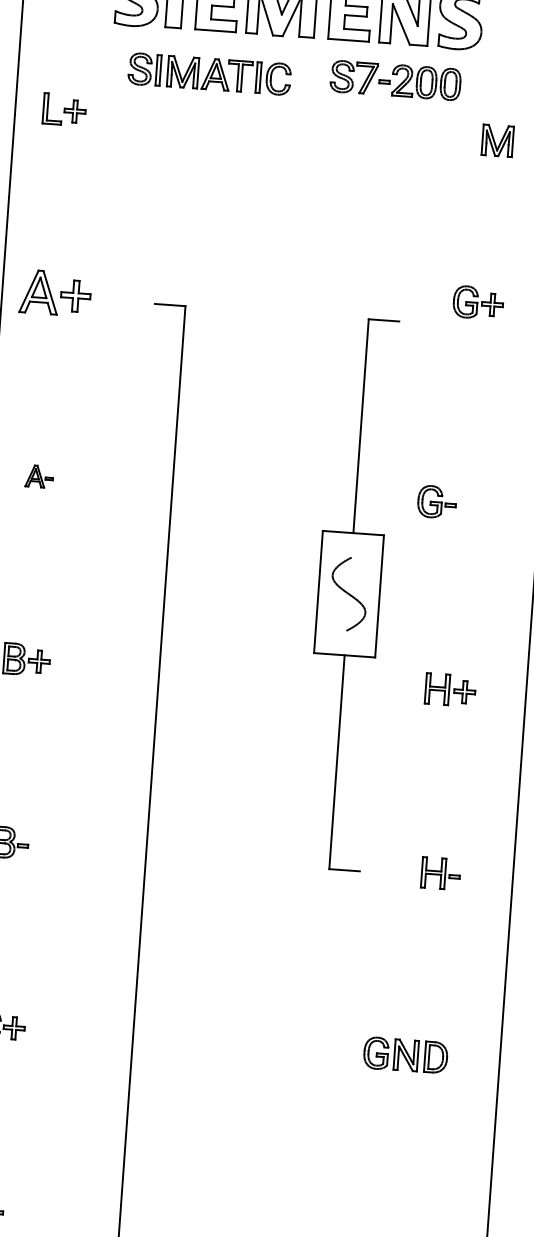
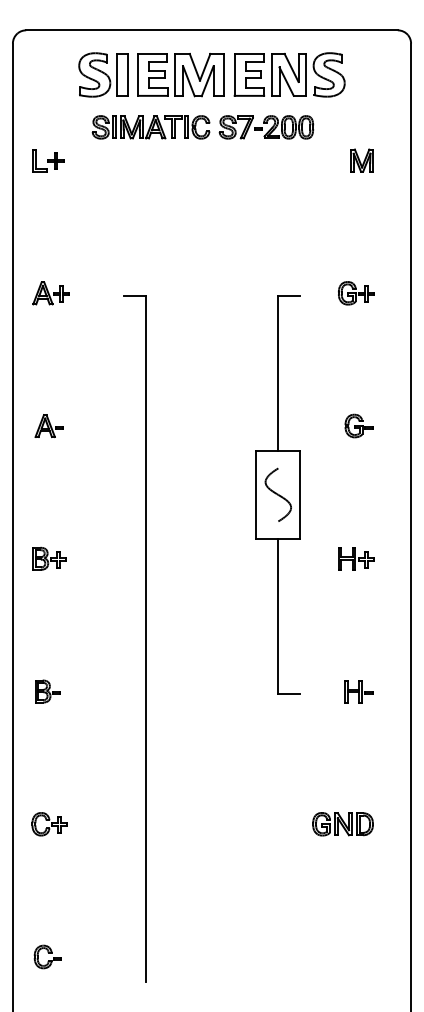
part: (395, 80) -> (266, 127), moved
part: (54, 293) -> (50, 293), size x0.71
part: (478, 303) -> (356, 293), moved
part: (38, 476) -> (48, 426), size x1.43
part: (436, 501) -> (358, 425), moved

